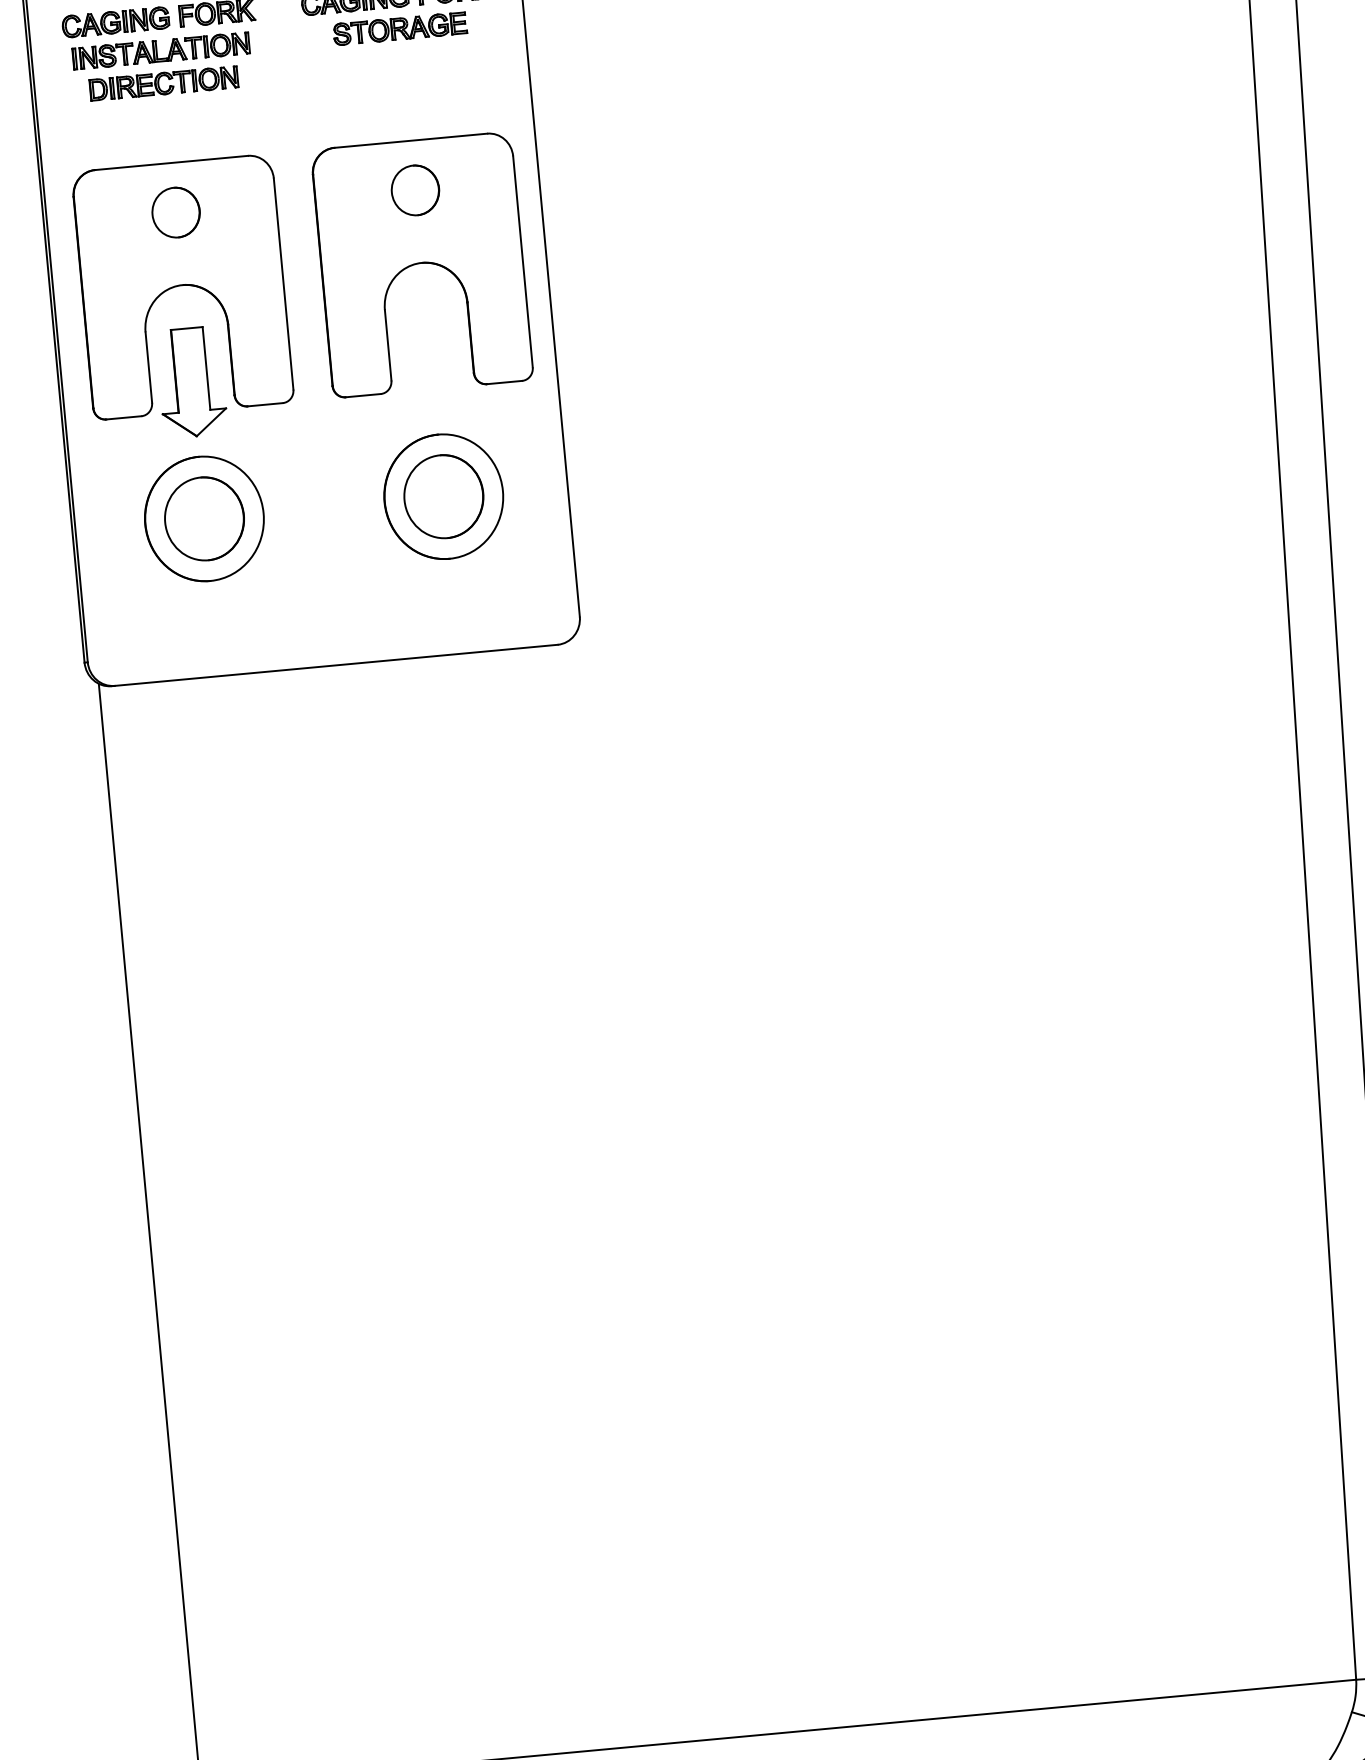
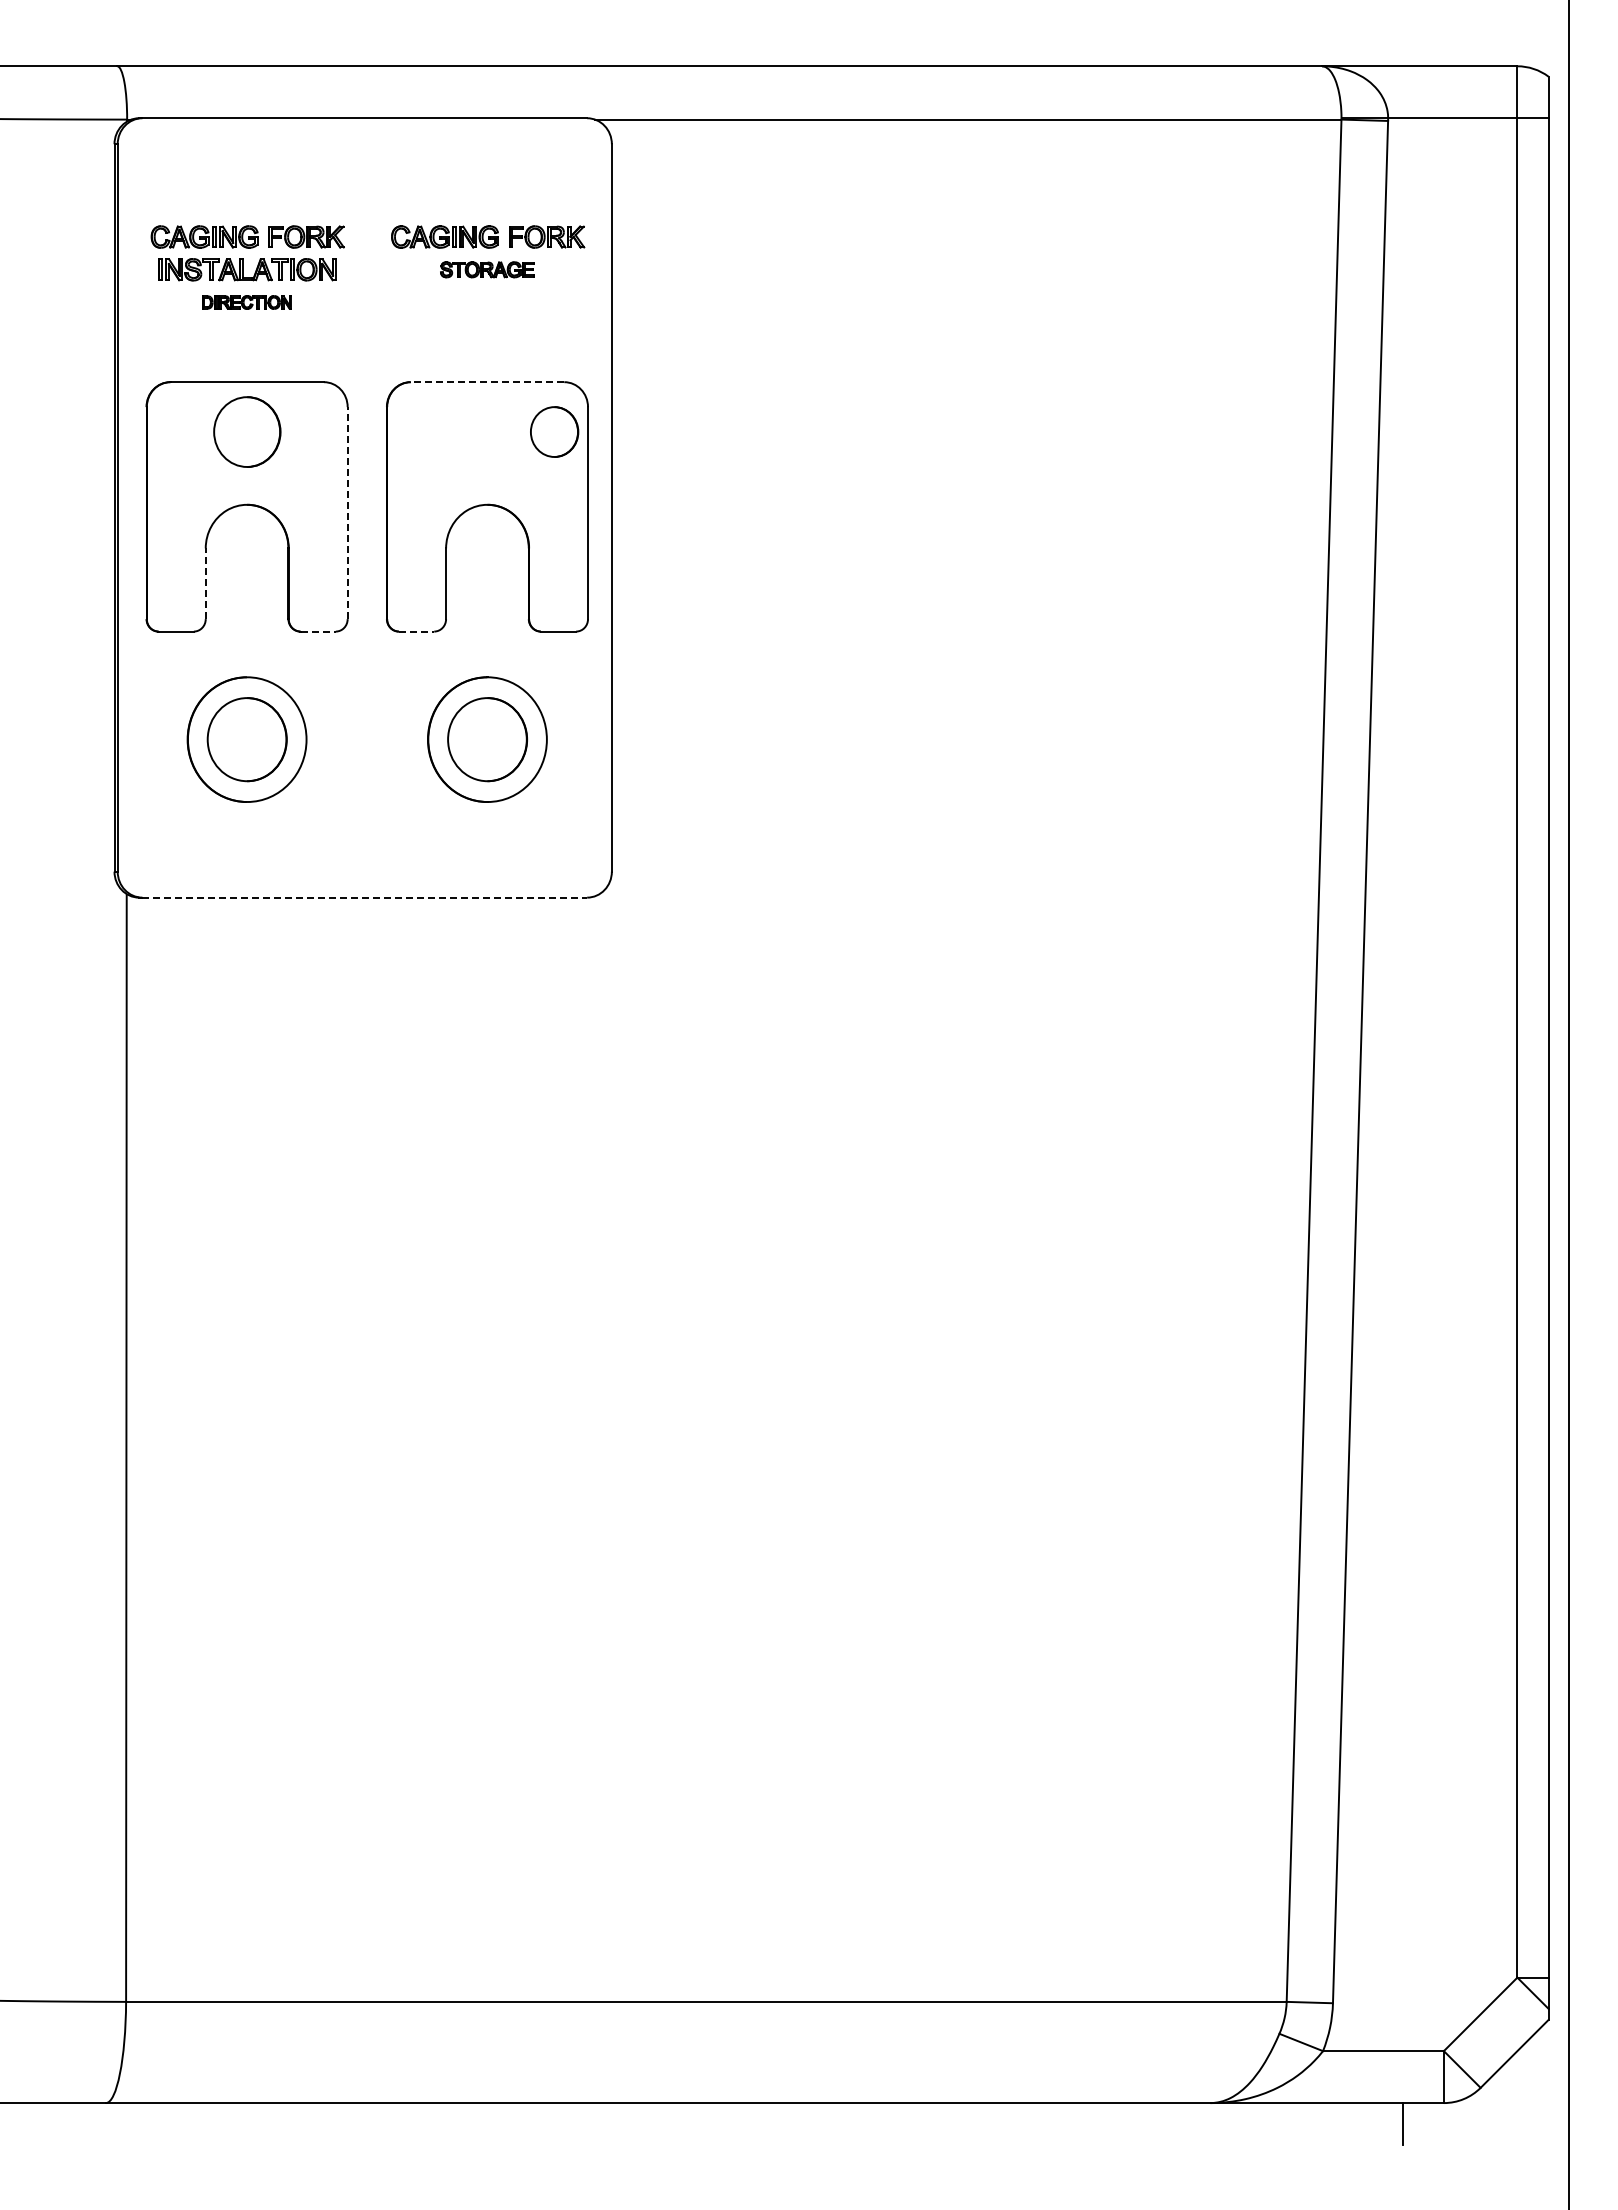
part: (400, 28) -> (487, 269), size x0.7
part: (163, 83) -> (246, 302), size x0.6
line: (410, 141) -> (487, 382), solid -> dashed
part: (415, 189) -> (554, 431), moved
part: (175, 212) -> (246, 431), size x1.4
line: (283, 284) -> (347, 513), solid -> dashed
line: (148, 367) -> (205, 583), solid -> dashed
part: (191, 382) -> (246, 602), removed
line: (363, 395) -> (416, 631), solid -> dashed
line: (265, 404) -> (318, 631), solid -> dashed
line: (336, 665) -> (365, 897), solid -> dashed

